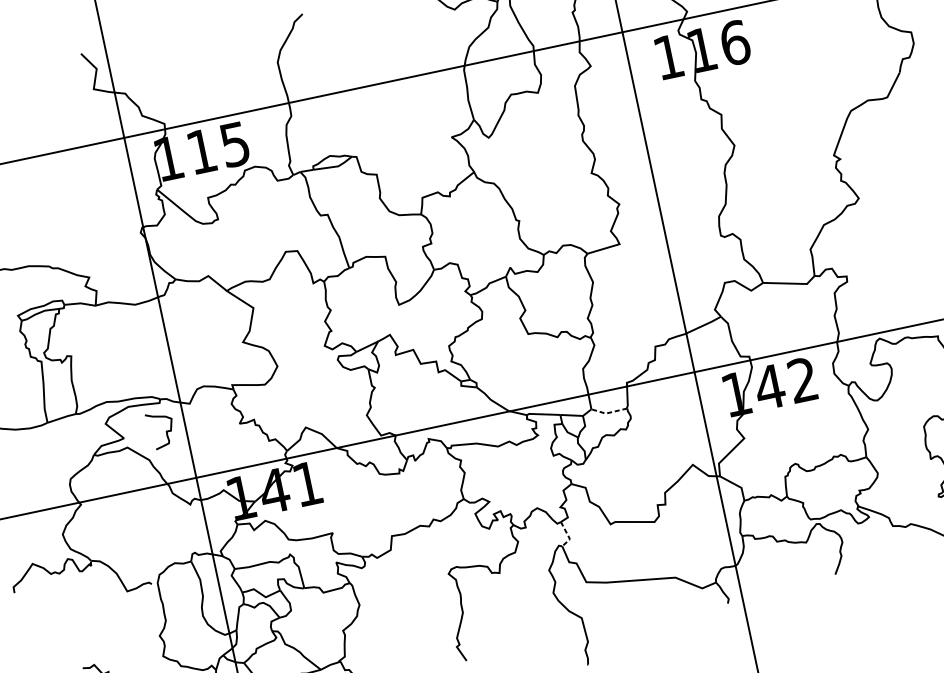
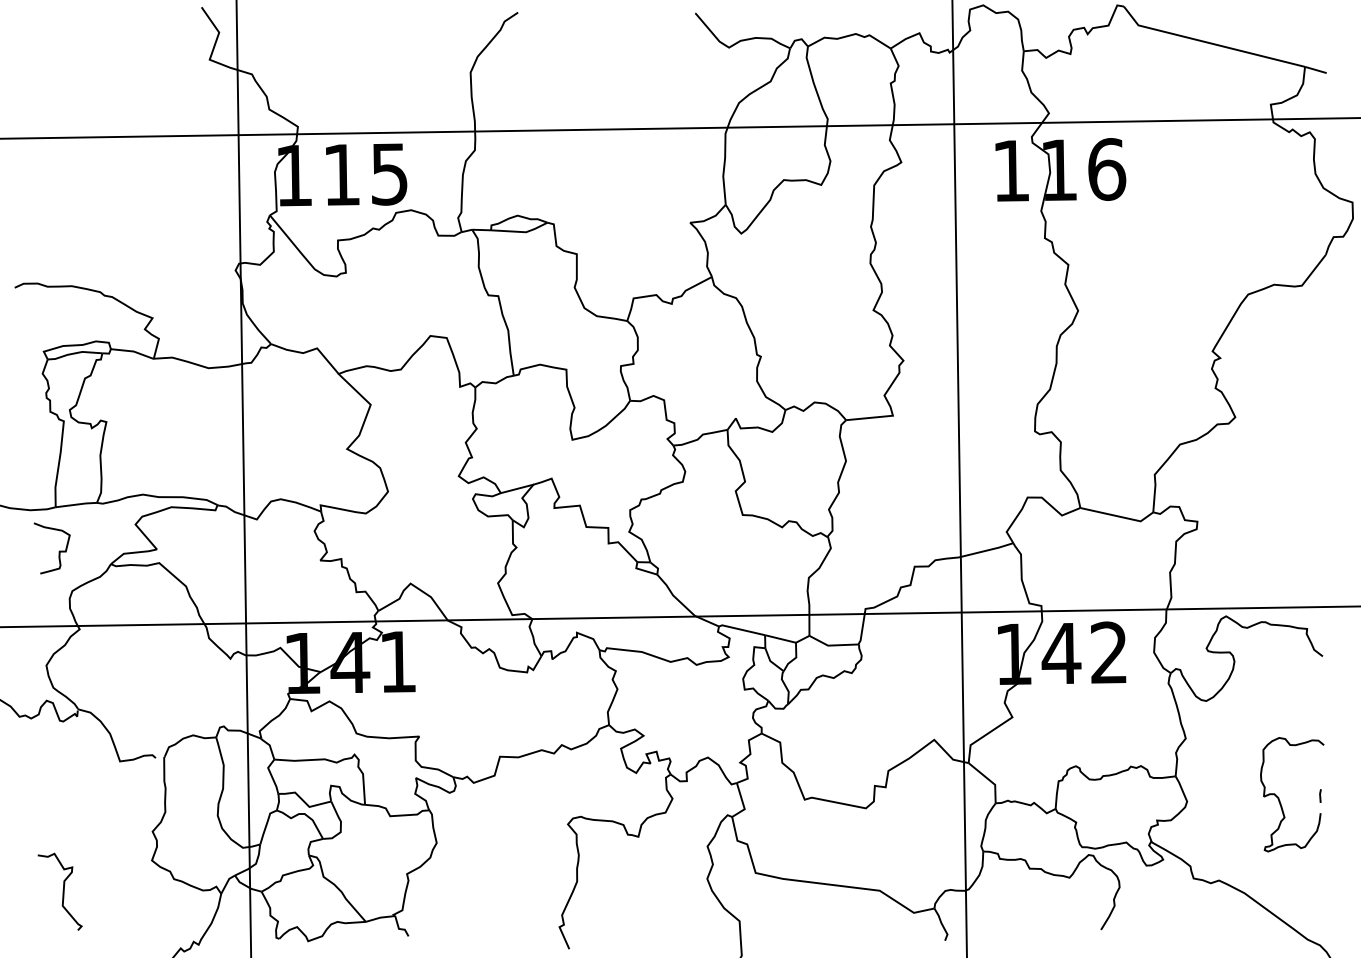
line: (608, 412) -> (832, 645), dashed -> solid
curve: (165, 431) -> (58, 551), moved
line: (568, 535) -> (743, 803), dashed -> solid

